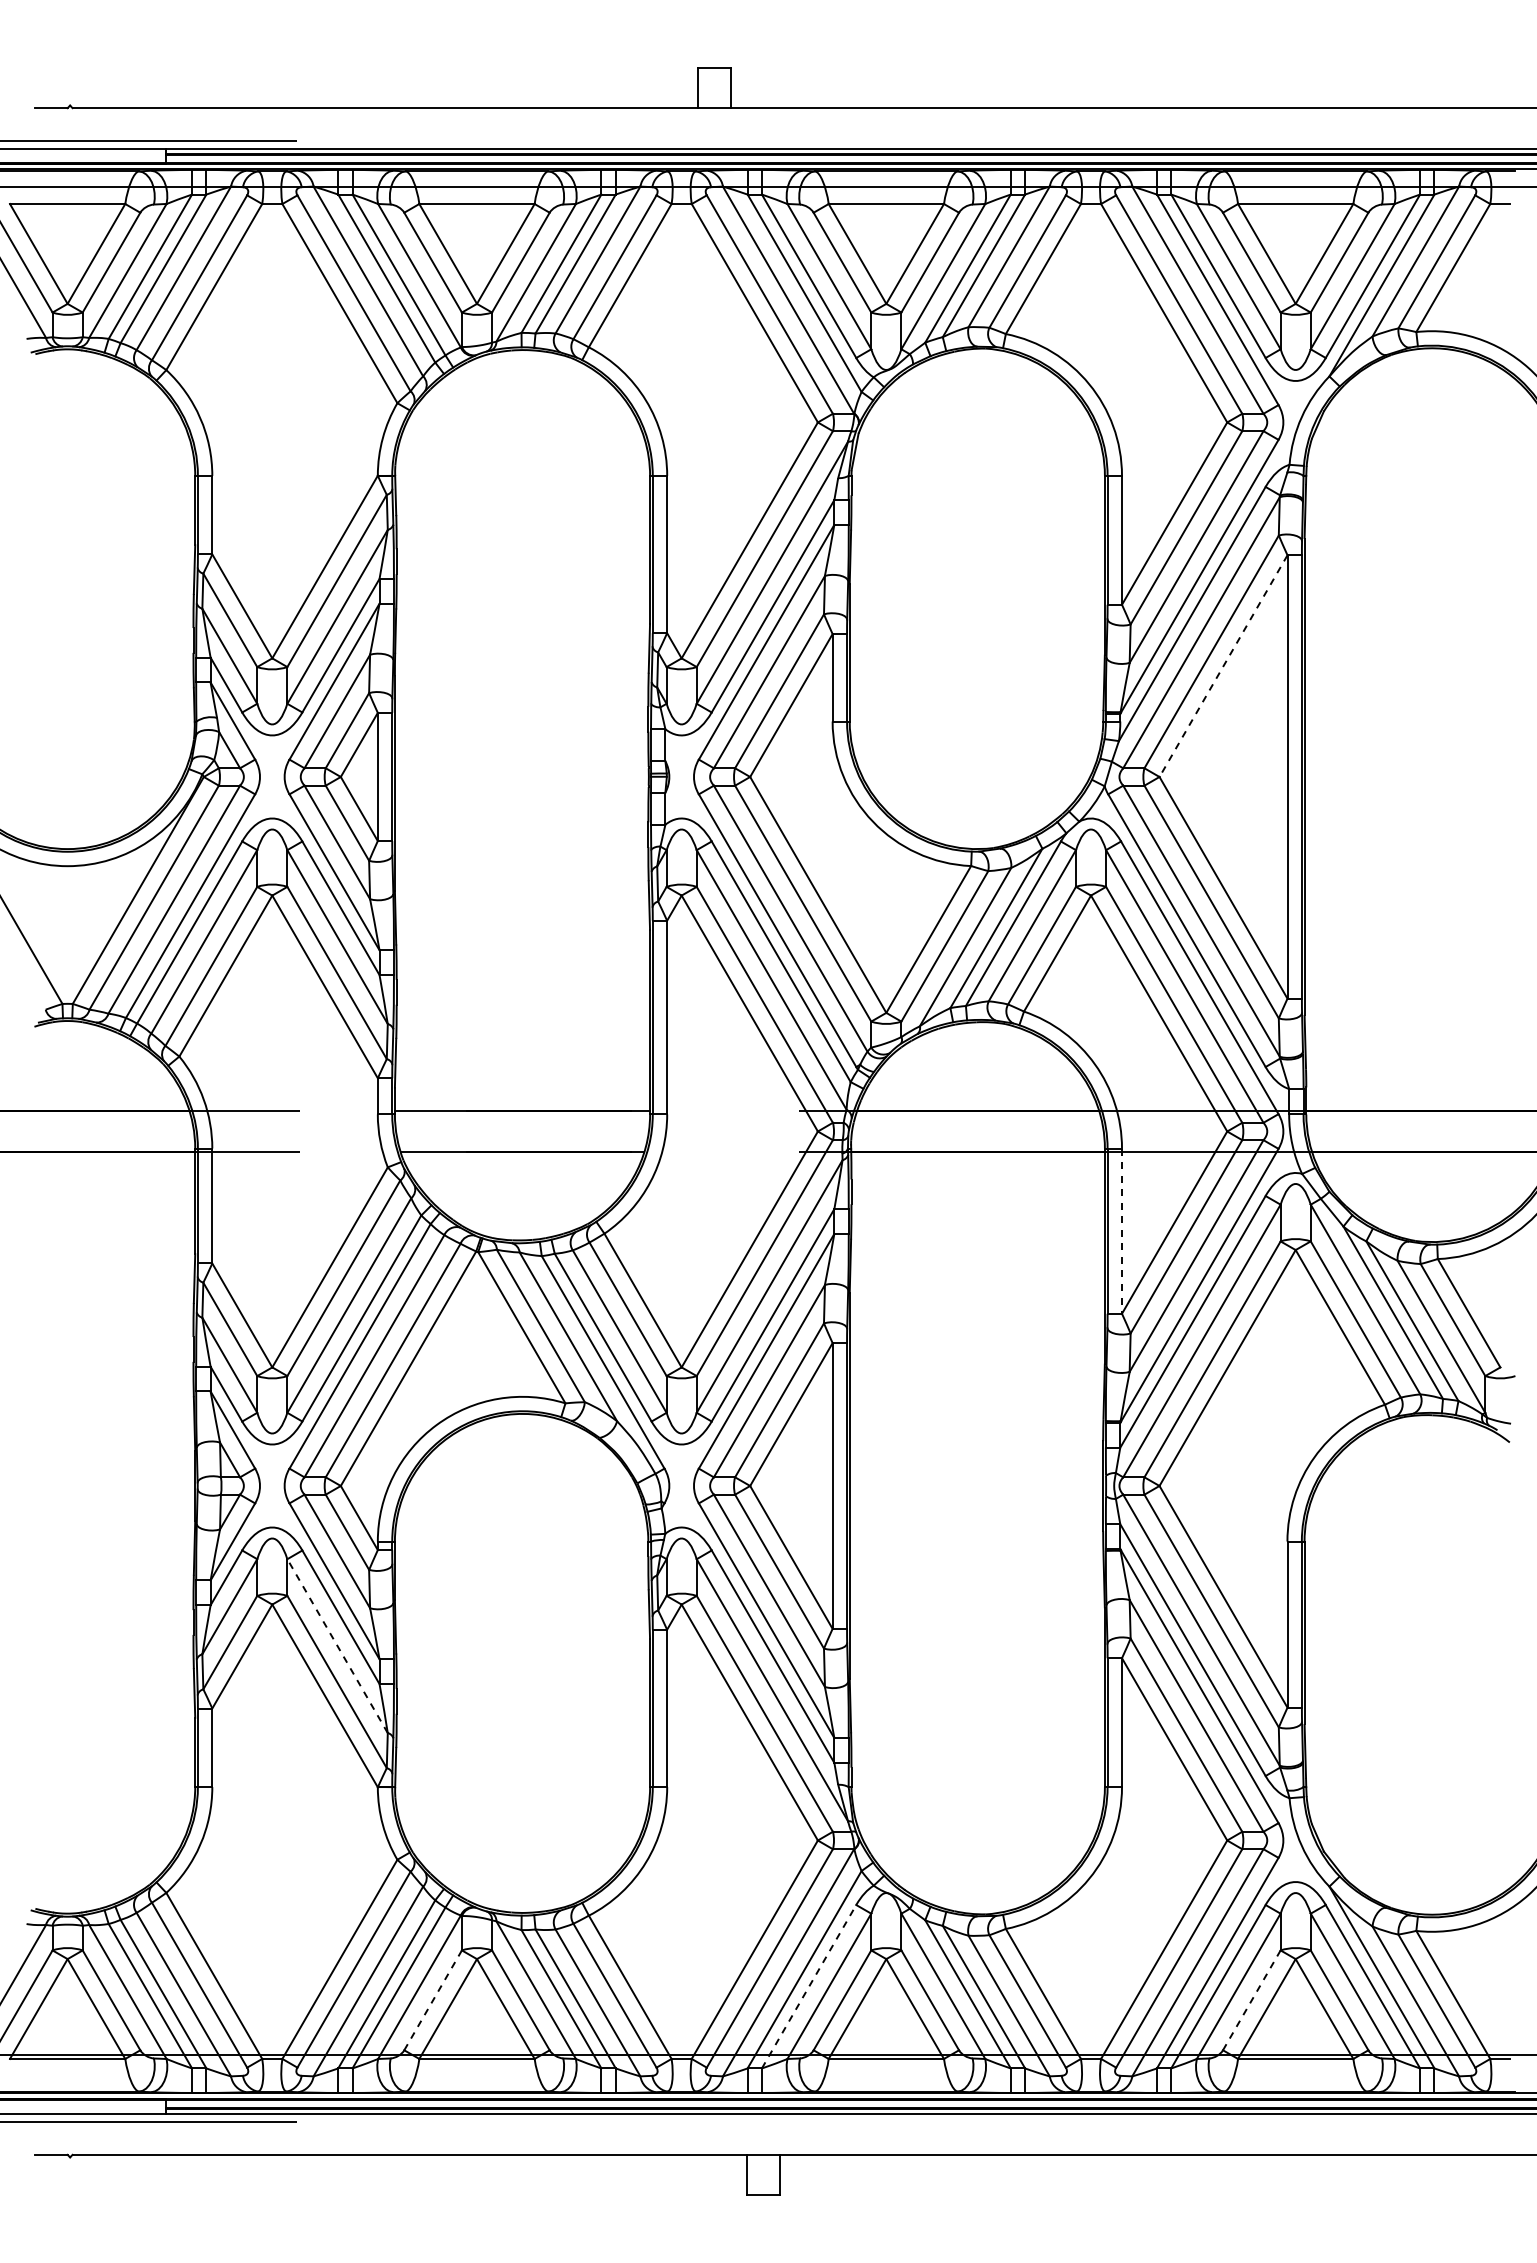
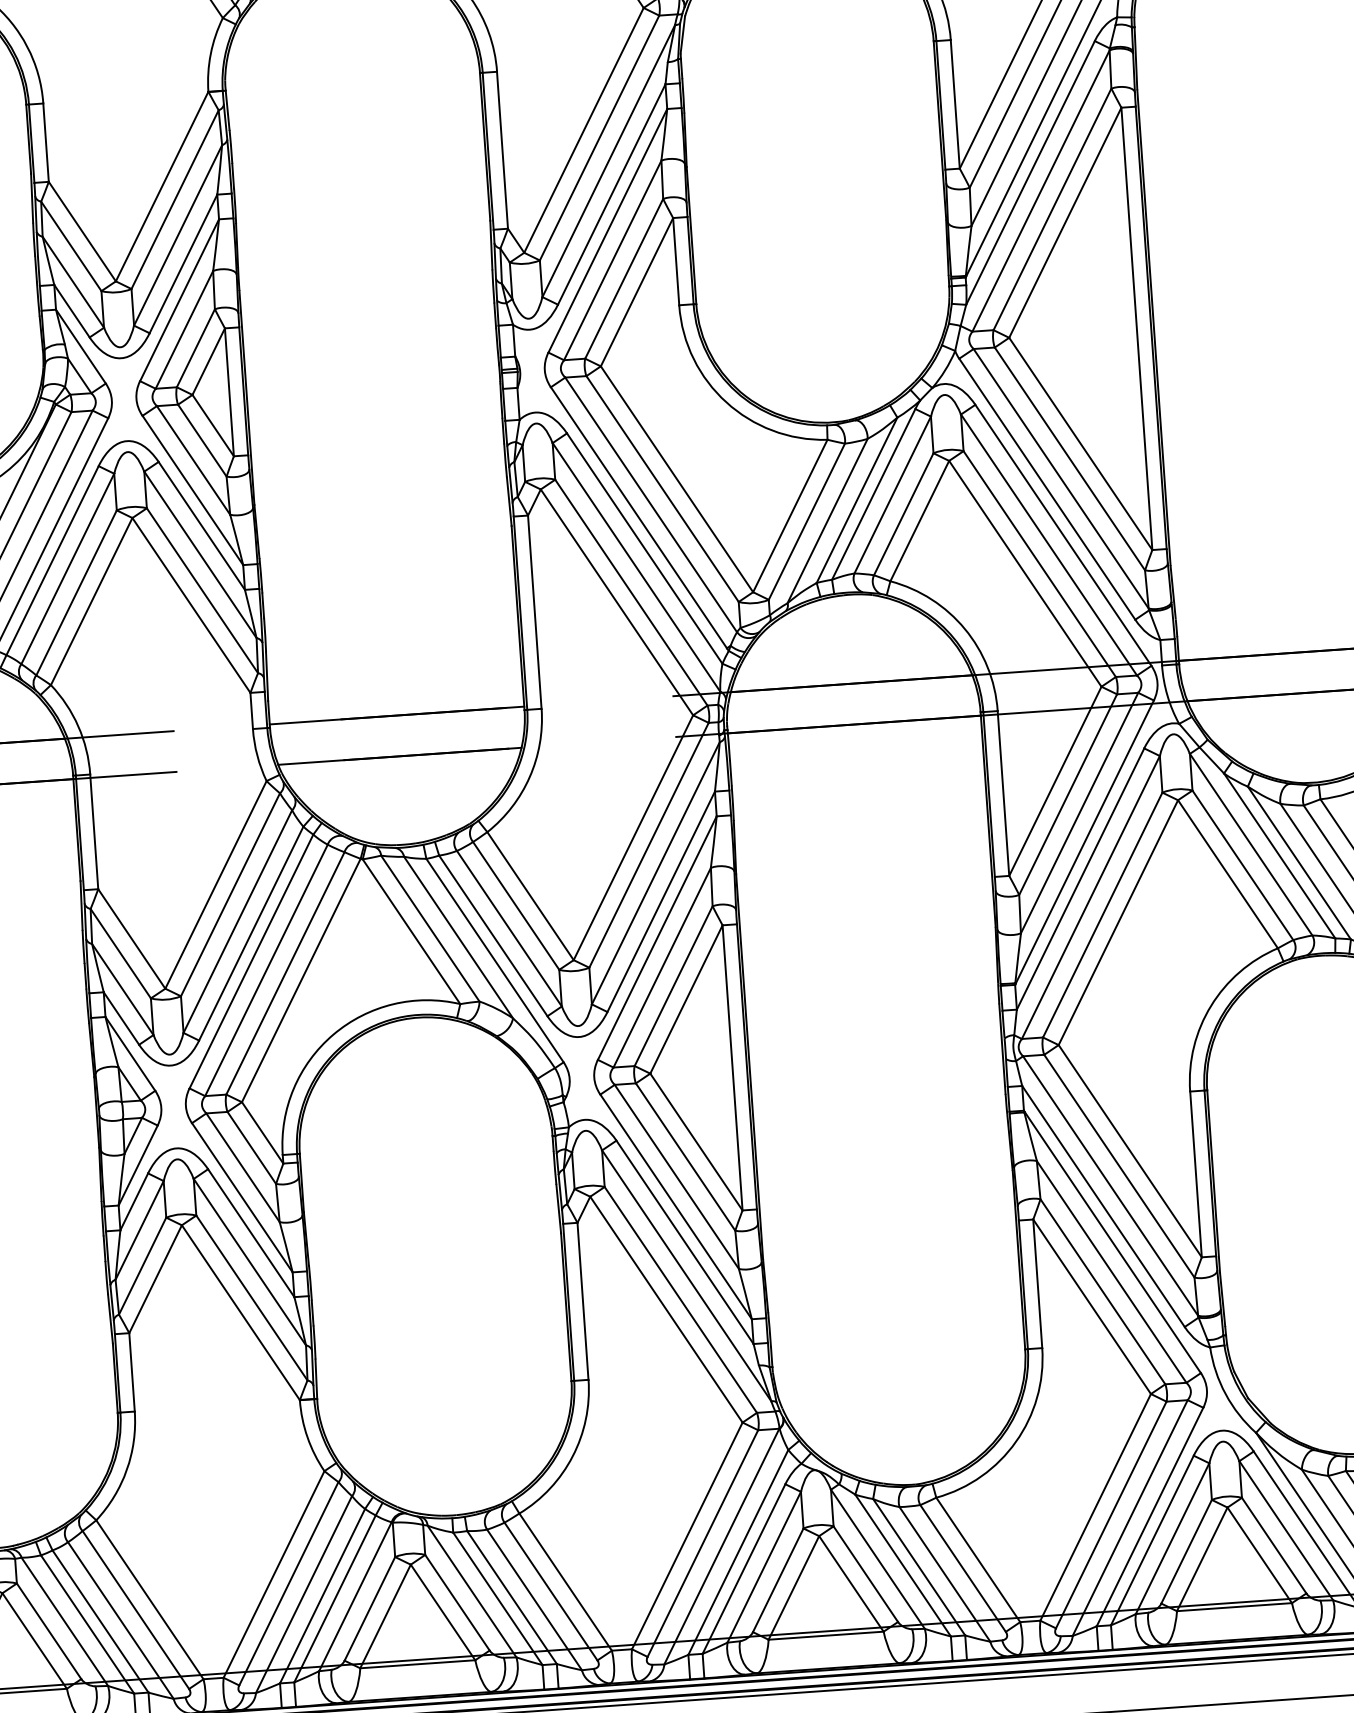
line: (1223, 666) -> (1065, 223), dashed -> solid
line: (1122, 1231) -> (1003, 793), dashed -> solid
line: (337, 1645) -> (249, 1261), dashed -> solid
line: (809, 1986) -> (744, 1568), dashed -> solid
line: (433, 2000) -> (370, 1608), dashed -> solid
line: (1251, 2000) -> (1186, 1551), dashed -> solid

